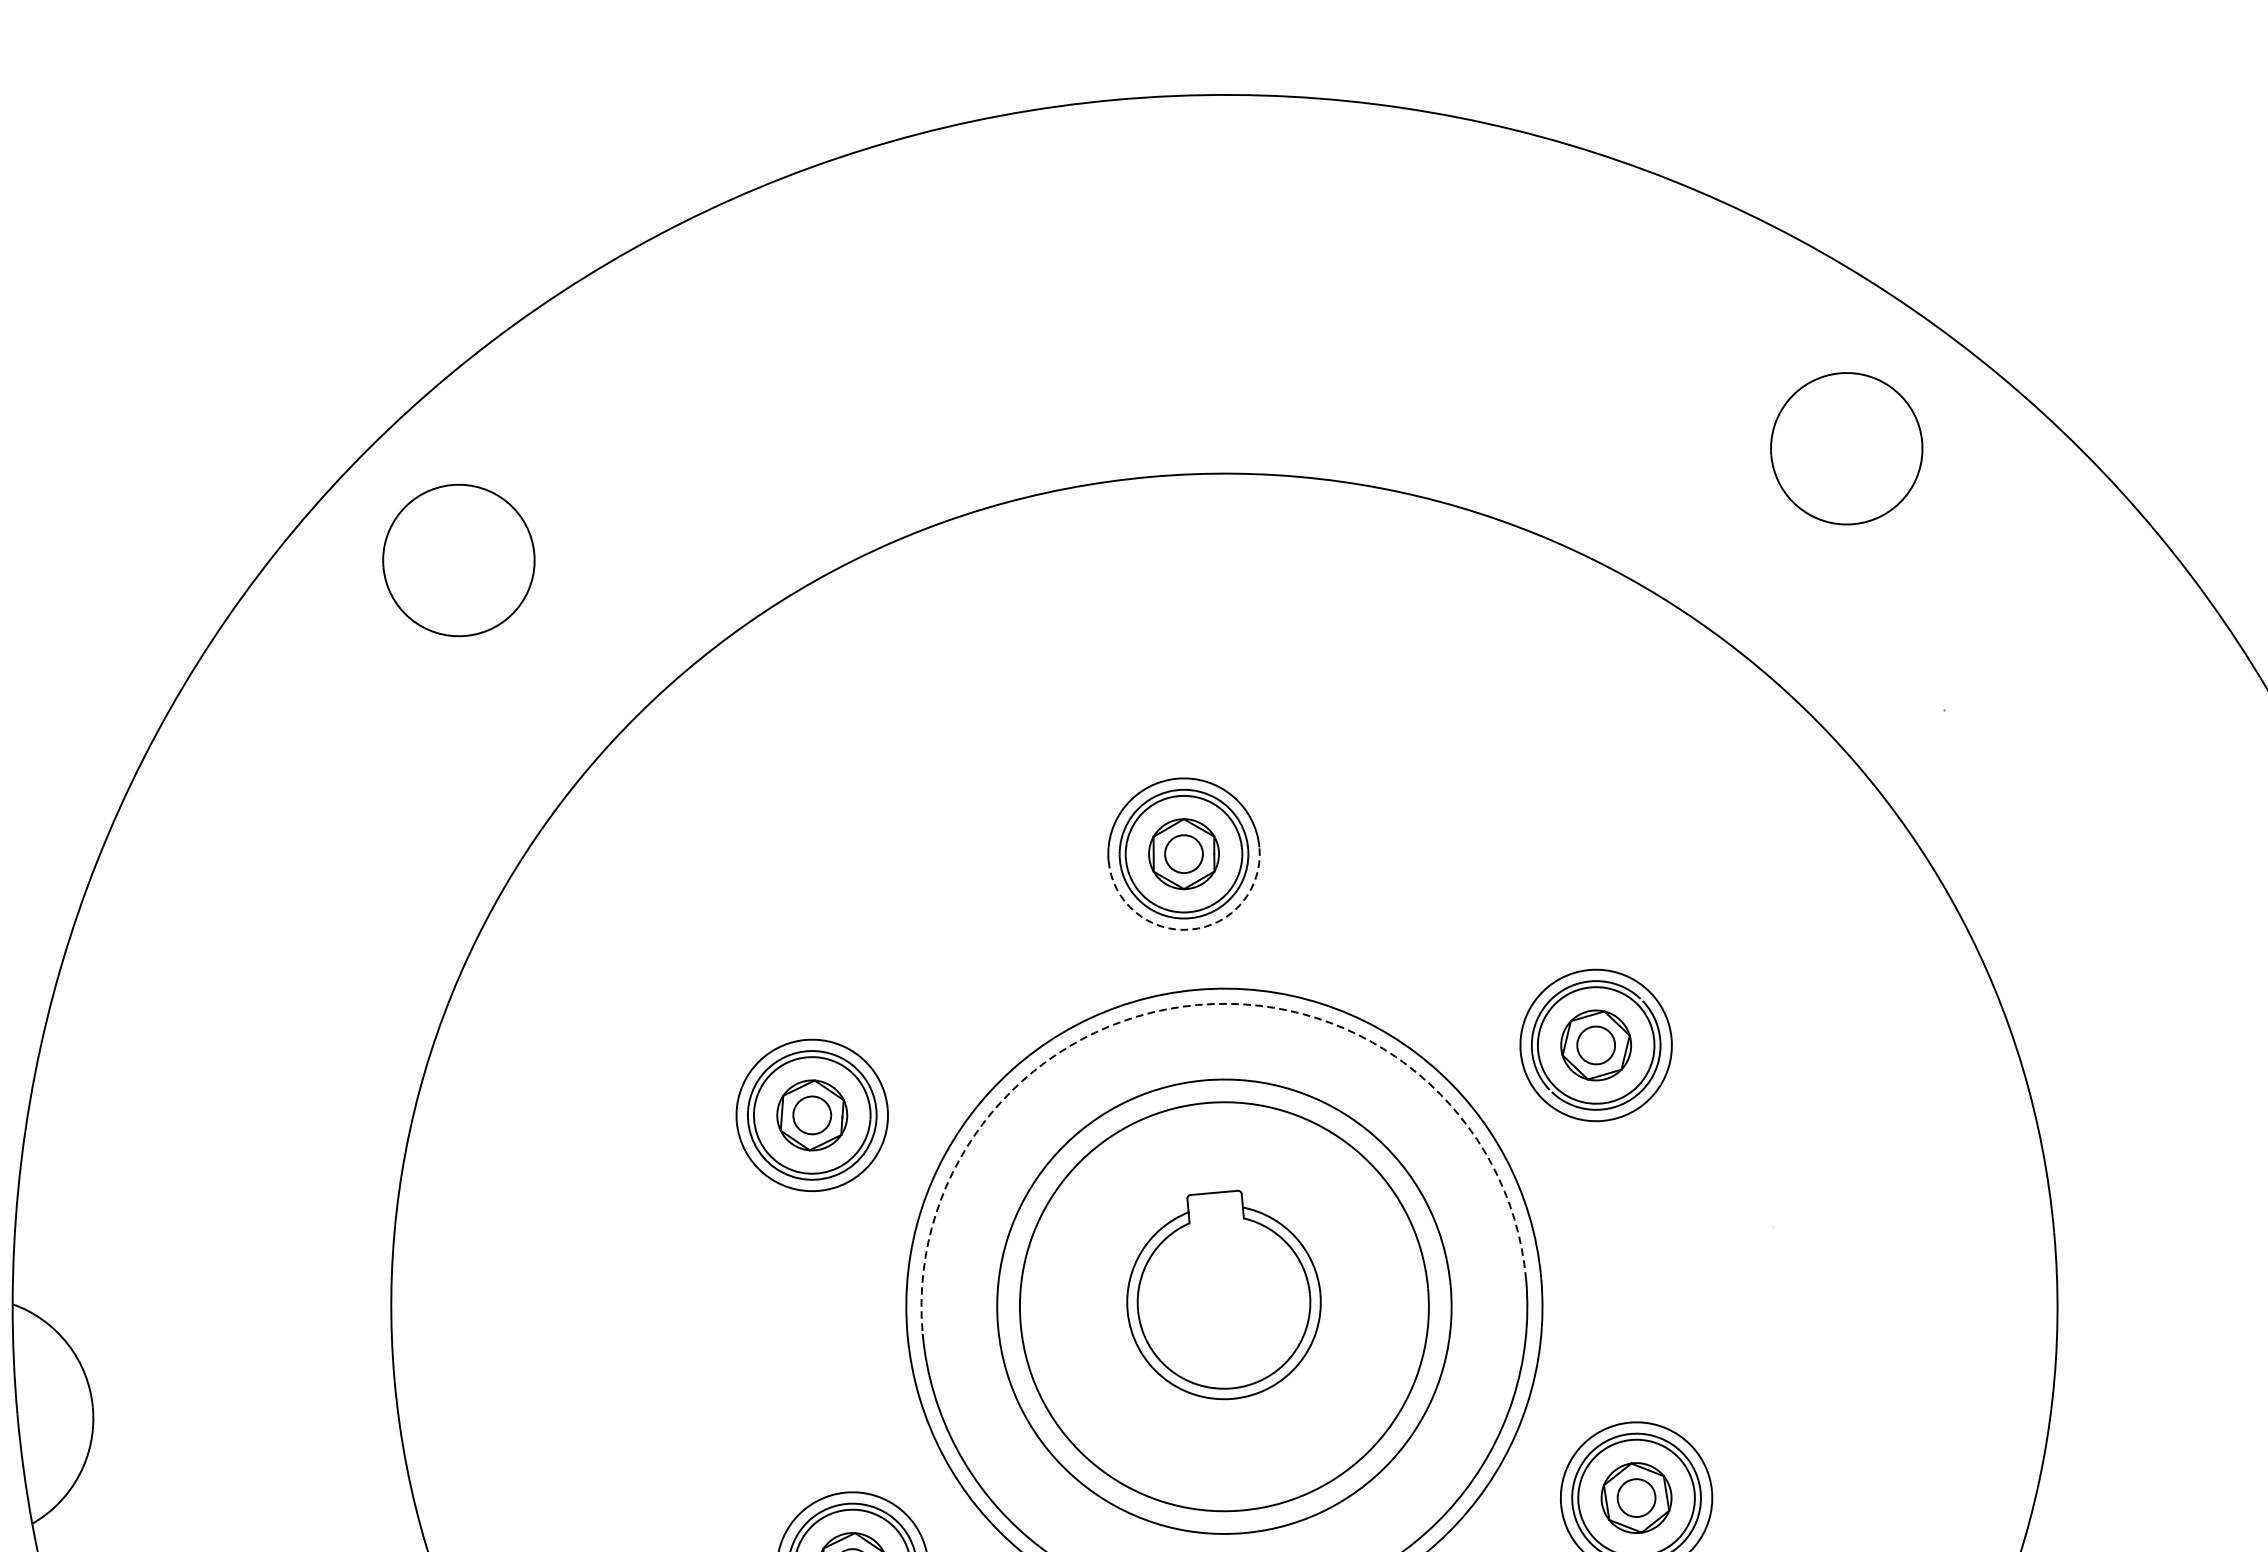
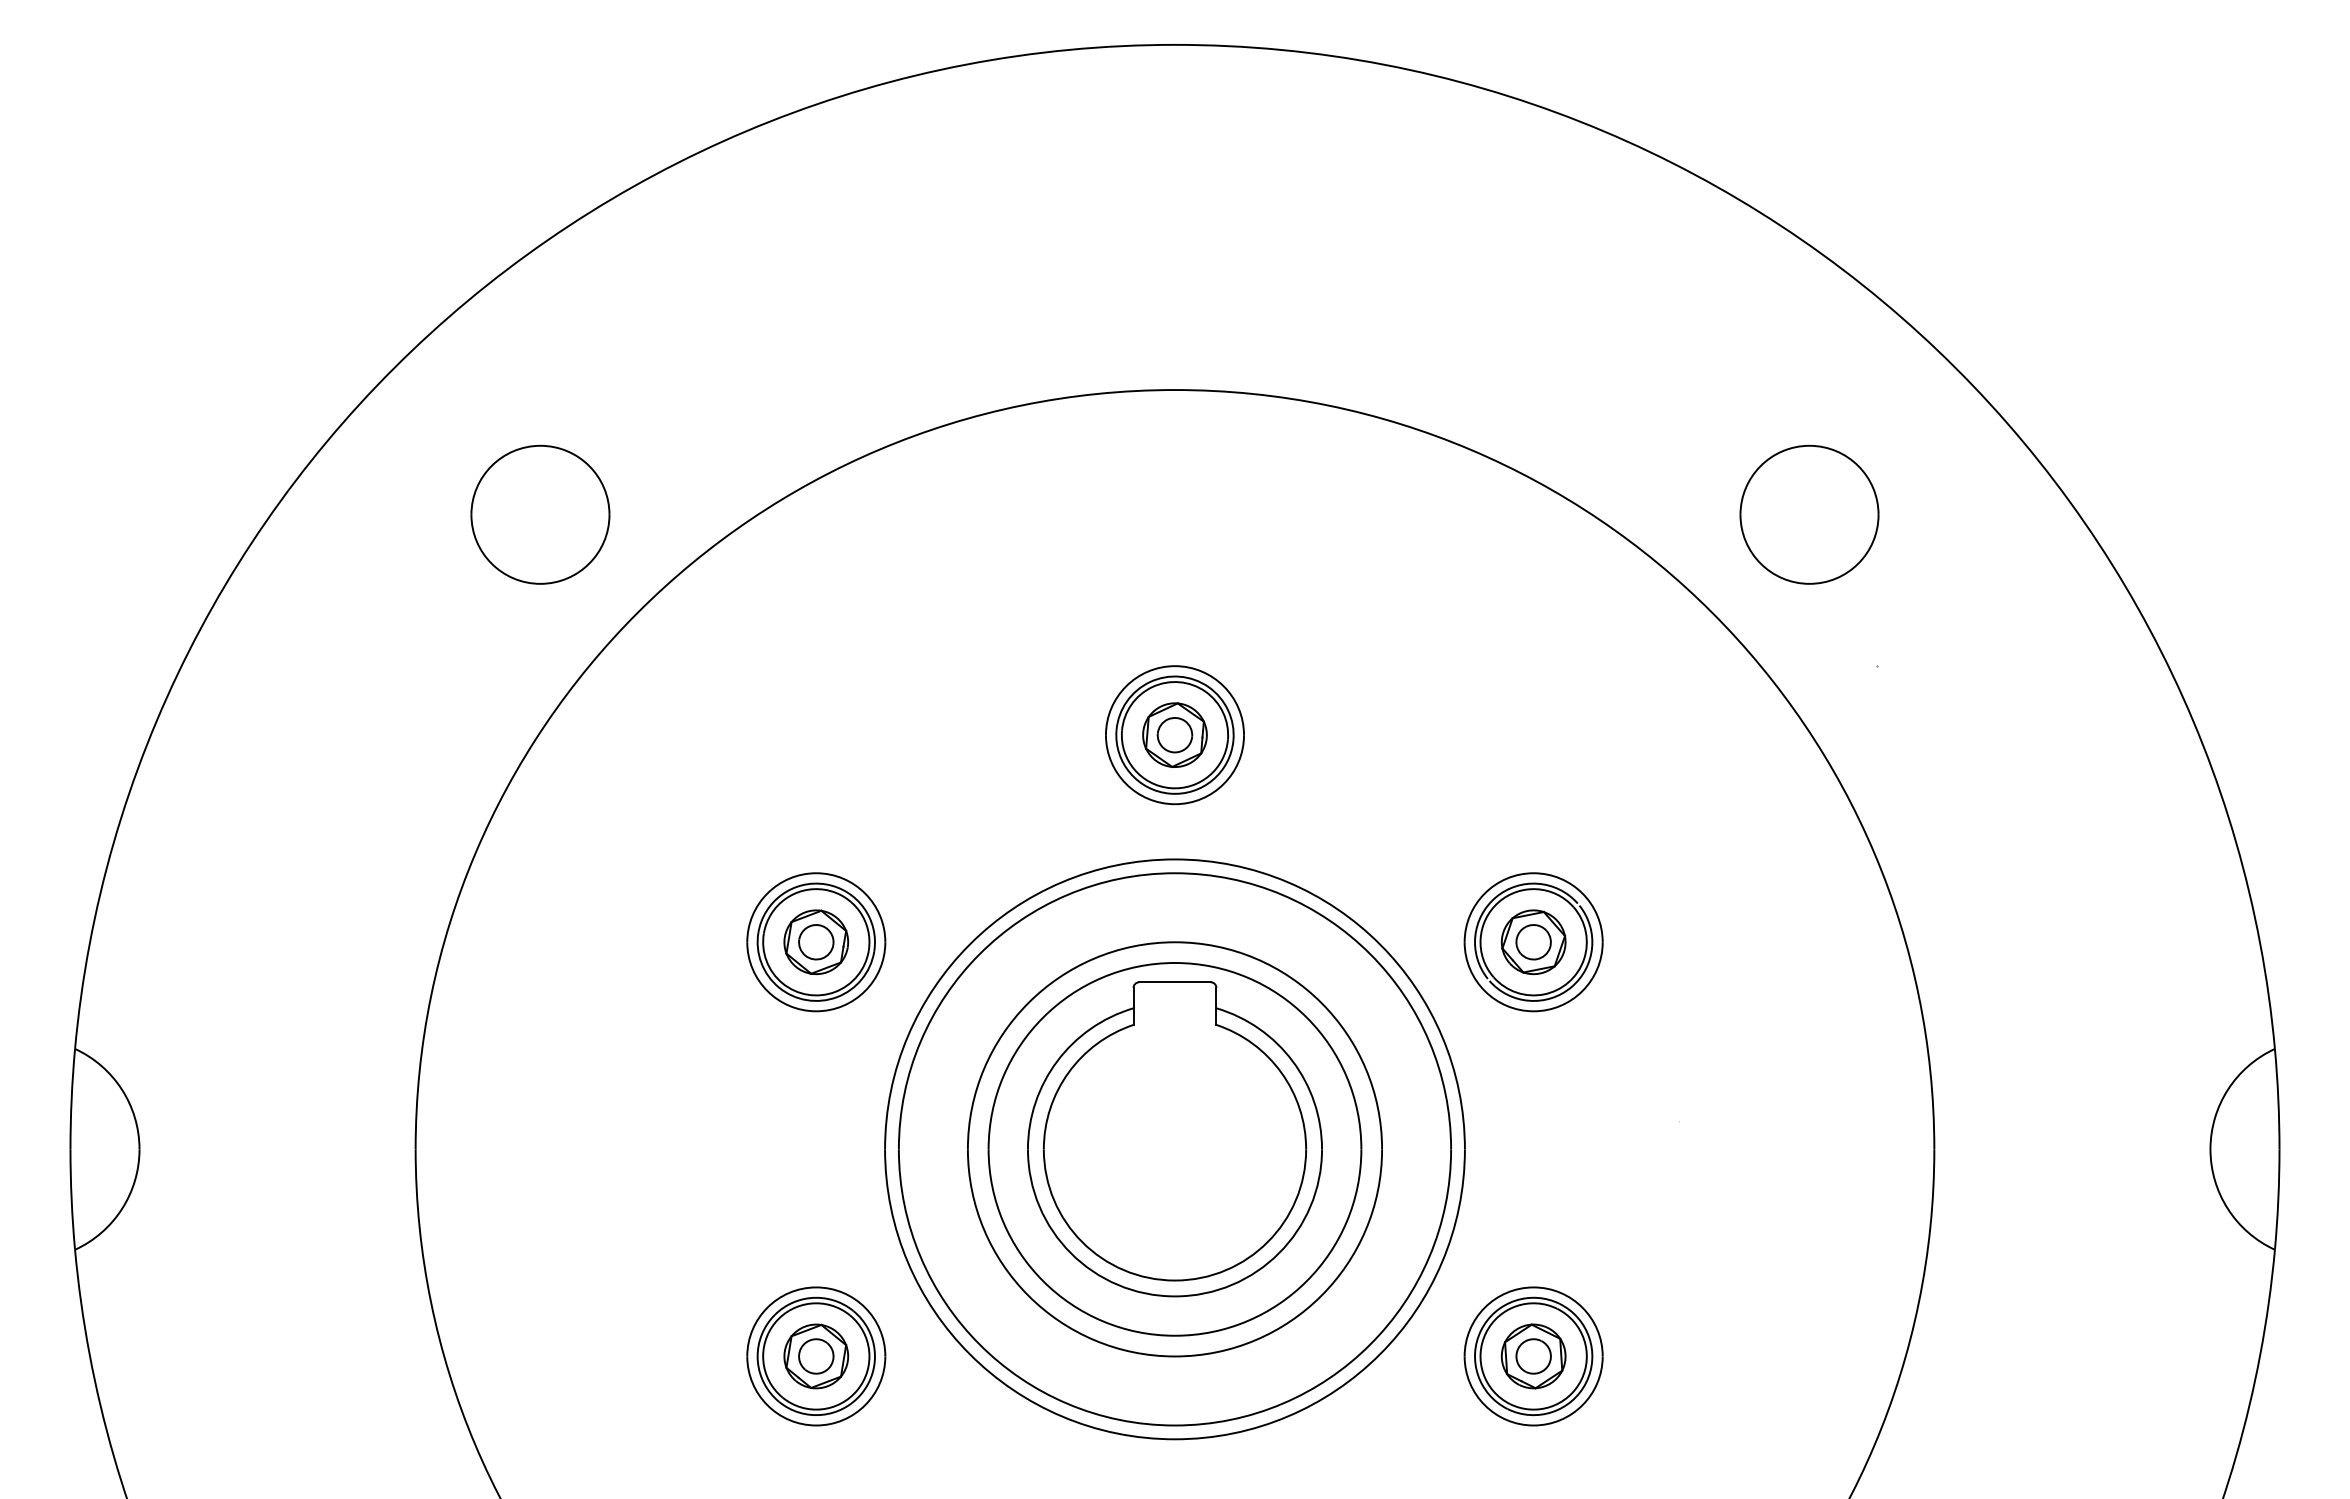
part: (1846, 448) -> (1809, 514), moved
part: (458, 560) -> (540, 514), moved
arc: (1190, 929) -> (1174, 804), dashed -> solid
arc: (1196, 1005) -> (1174, 873), dashed -> solid
part: (1222, 1296) -> (1174, 1139), size x1.67

